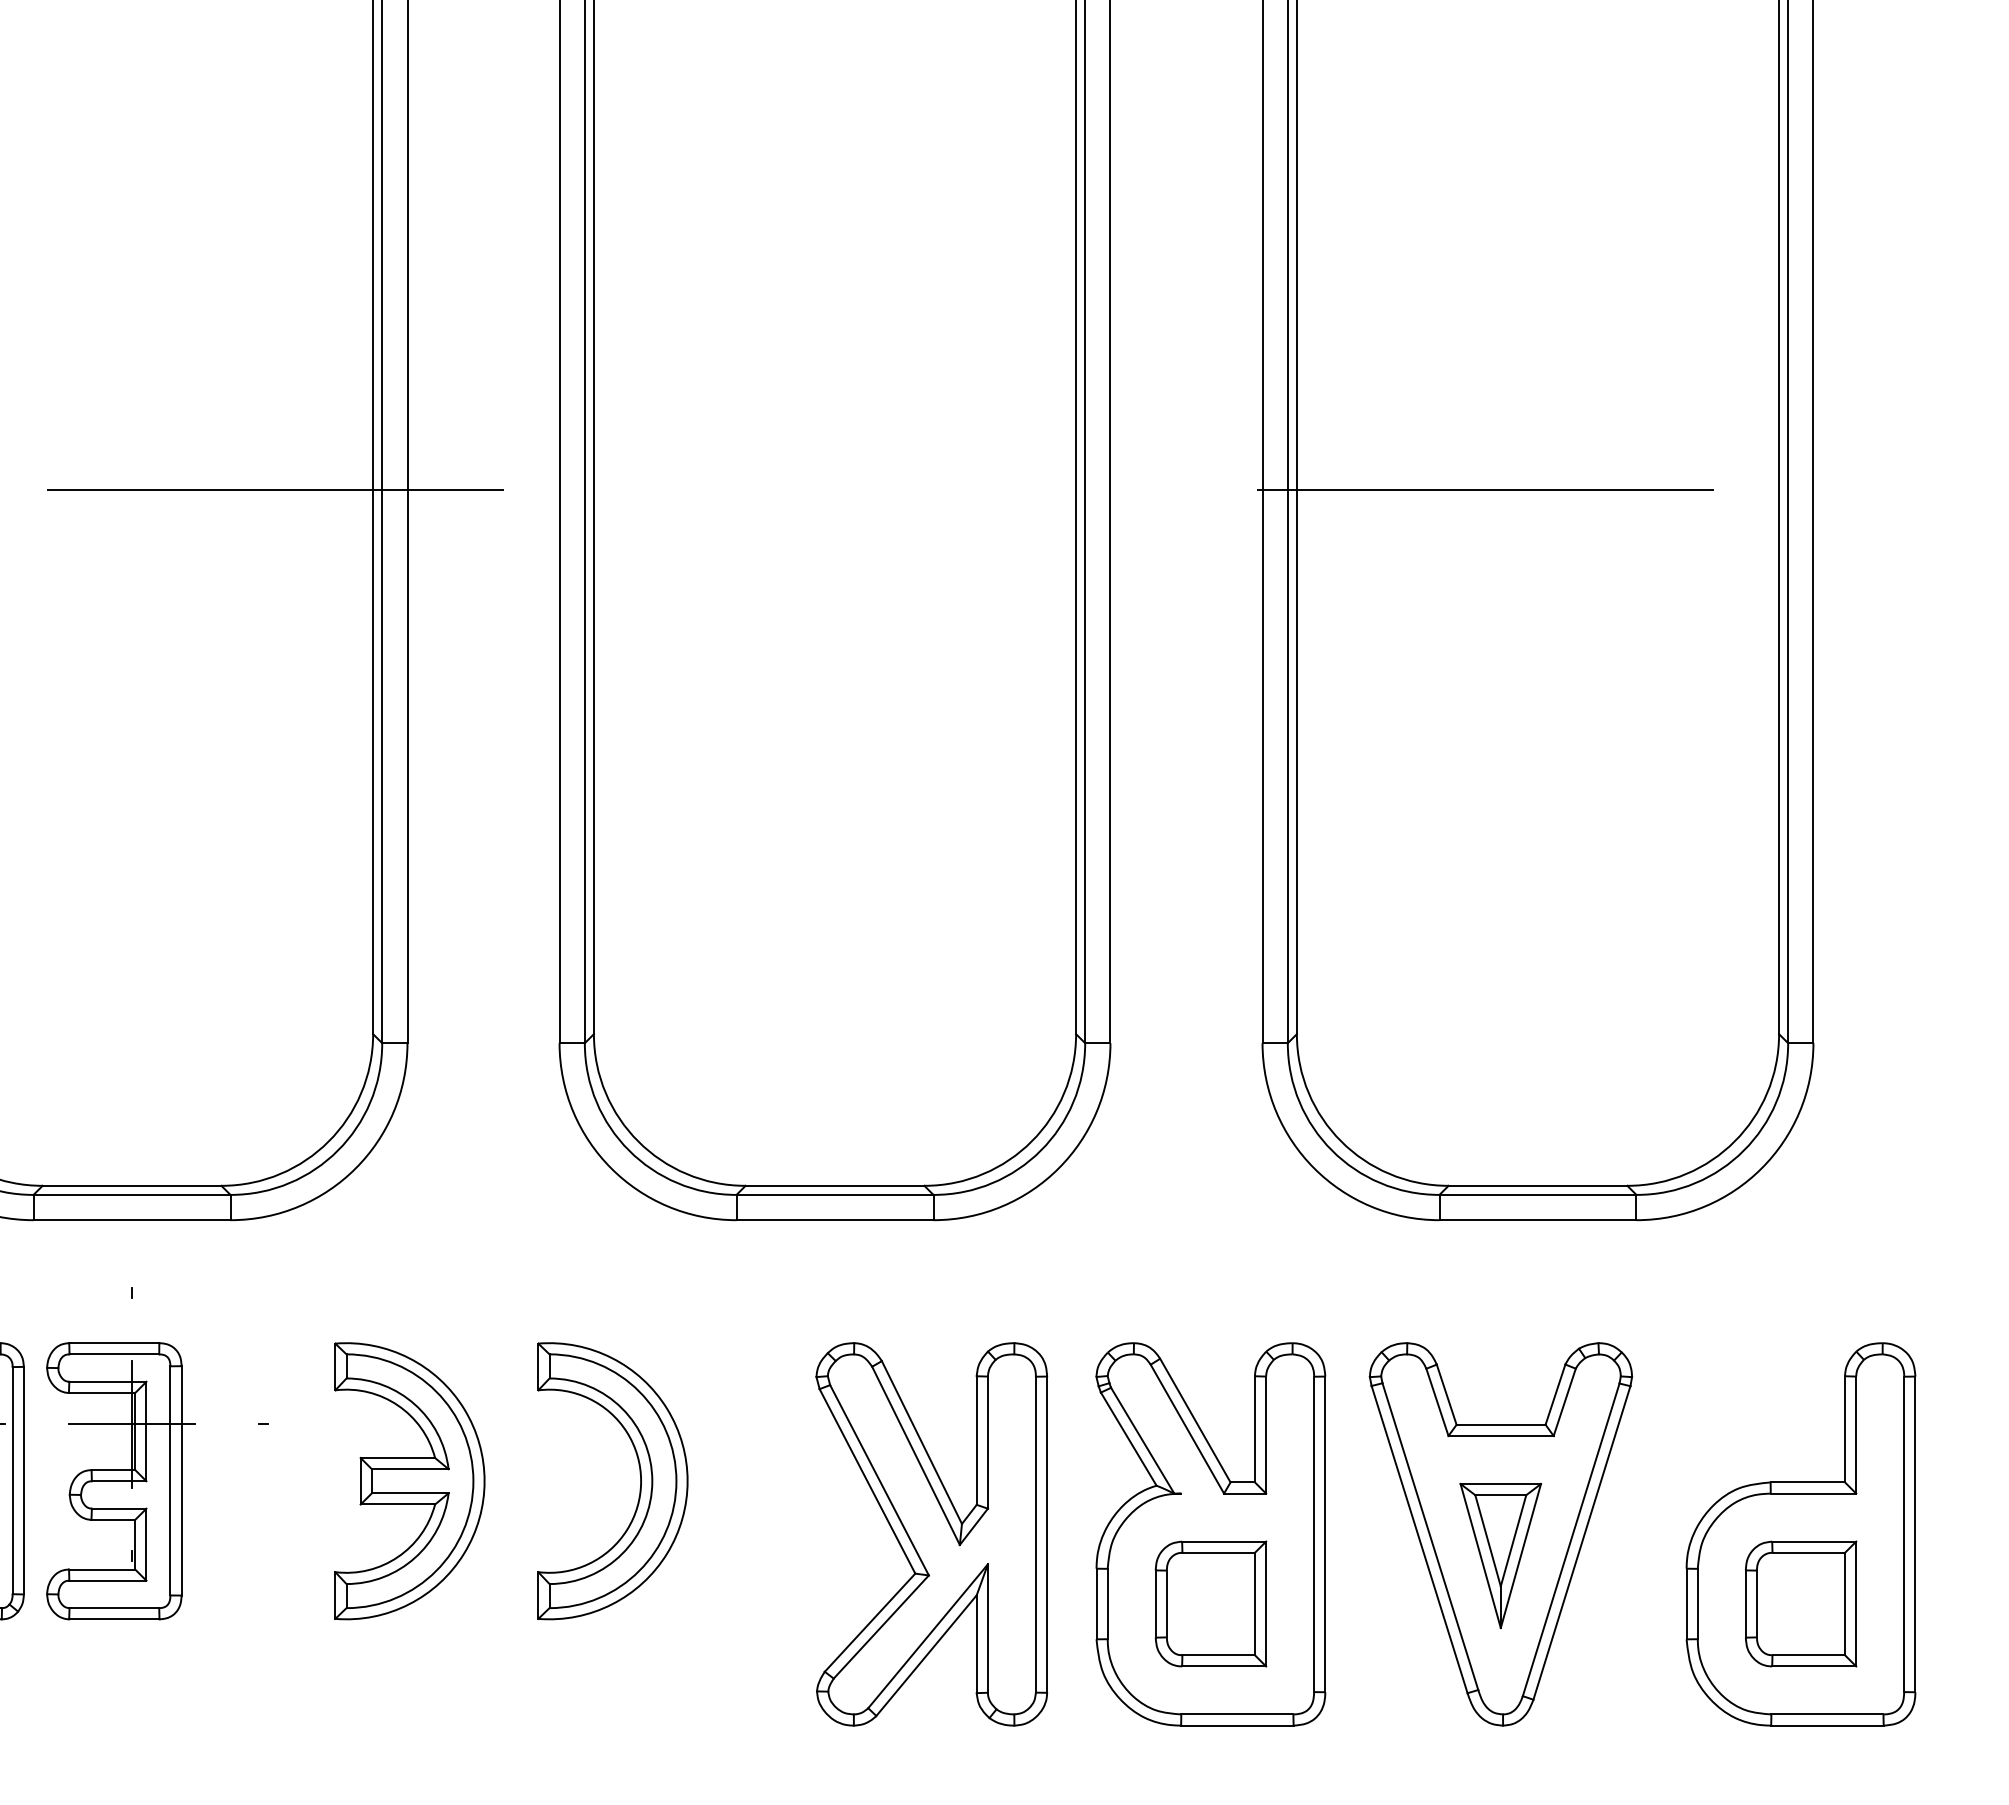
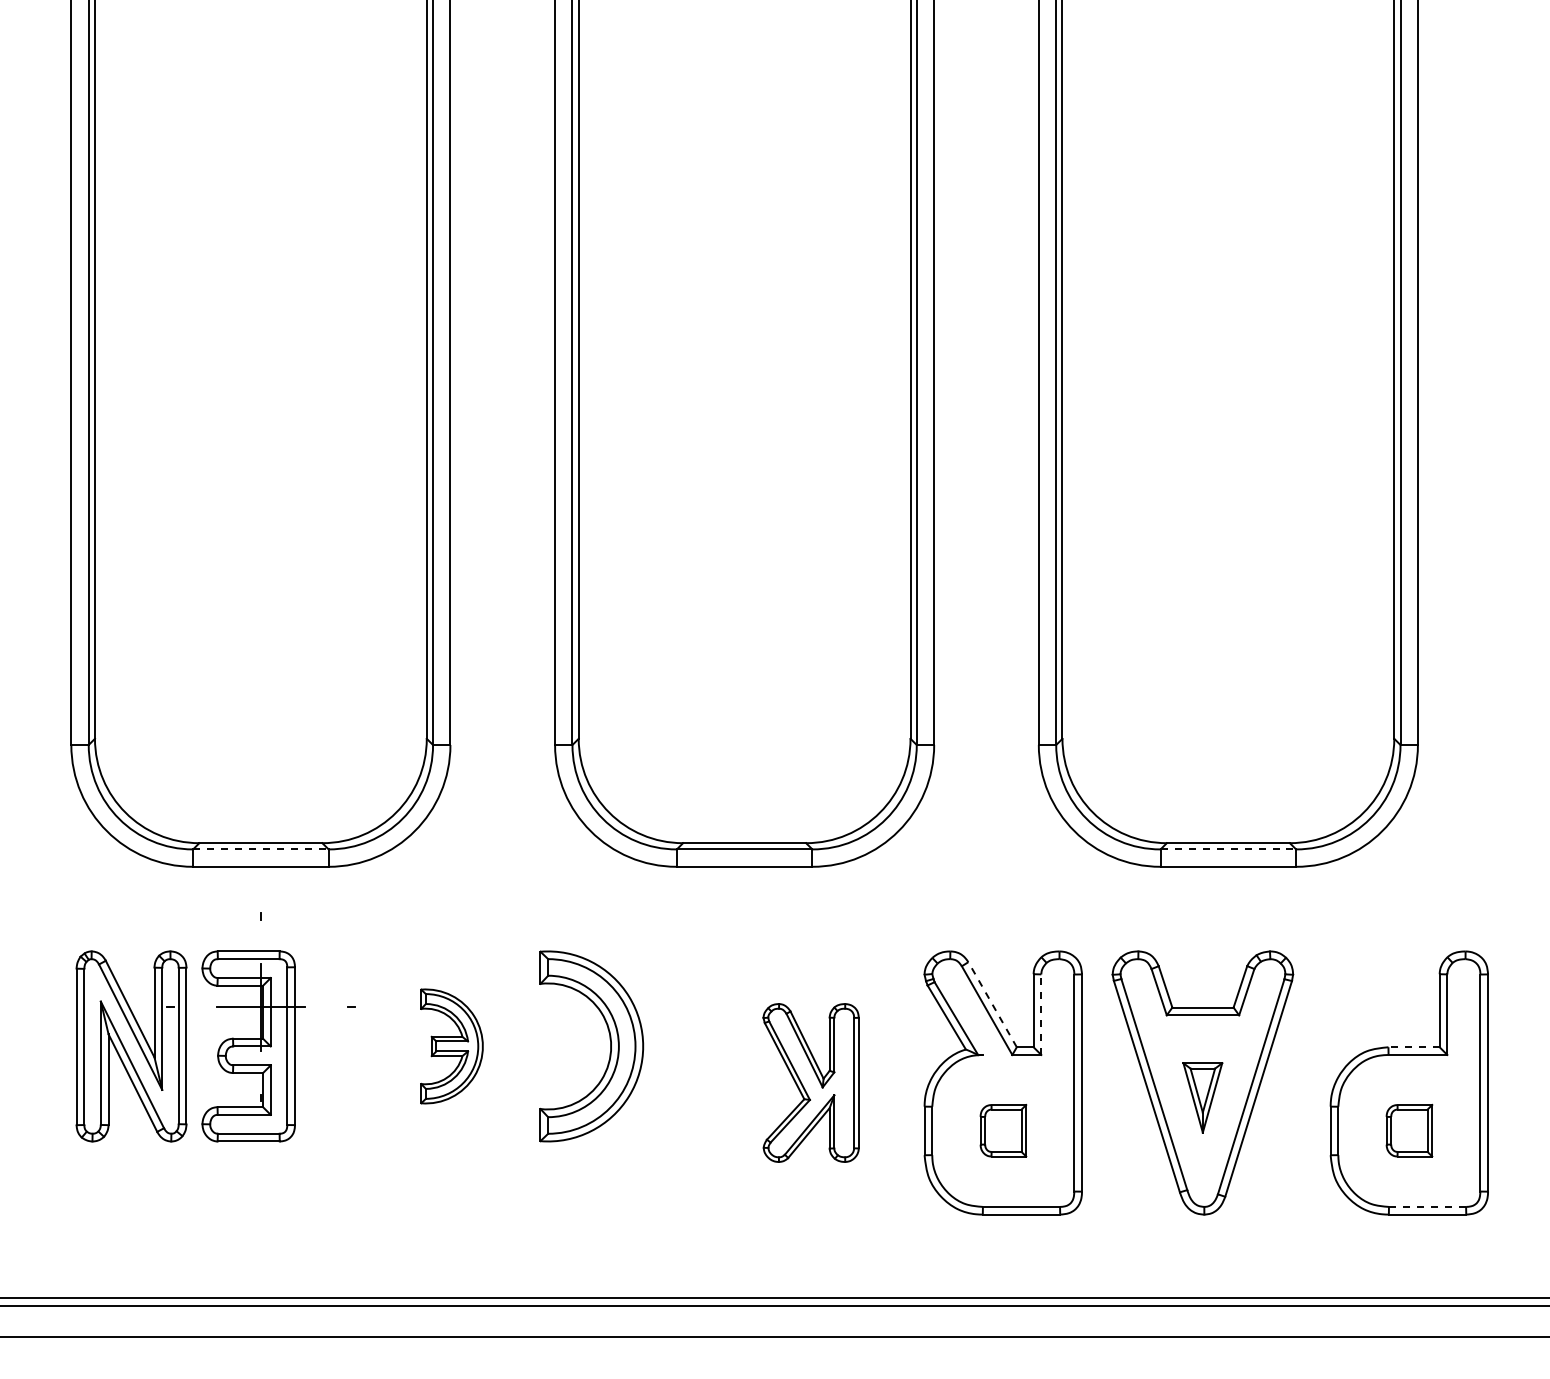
line: (275, 490) -> (359, 364), removed
line: (1485, 490) -> (1192, 364), removed
line: (131, 1195) -> (260, 849), solid -> dashed
line: (1538, 1195) -> (1228, 849), solid -> dashed
line: (1195, 1420) -> (992, 1004), solid -> dashed
line: (1266, 1434) -> (1041, 1014), solid -> dashed
part: (409, 1481) -> (451, 1046), size x0.6
line: (1808, 1482) -> (1414, 1047), solid -> dashed
part: (930, 1533) -> (810, 1082), size x0.6
part: (1500, 1555) -> (1202, 1097), size x0.7
part: (1211, 1603) -> (1003, 1130), size x0.6
part: (1801, 1603) -> (1409, 1130), size x0.6
line: (1827, 1713) -> (1427, 1206), solid -> dashed

